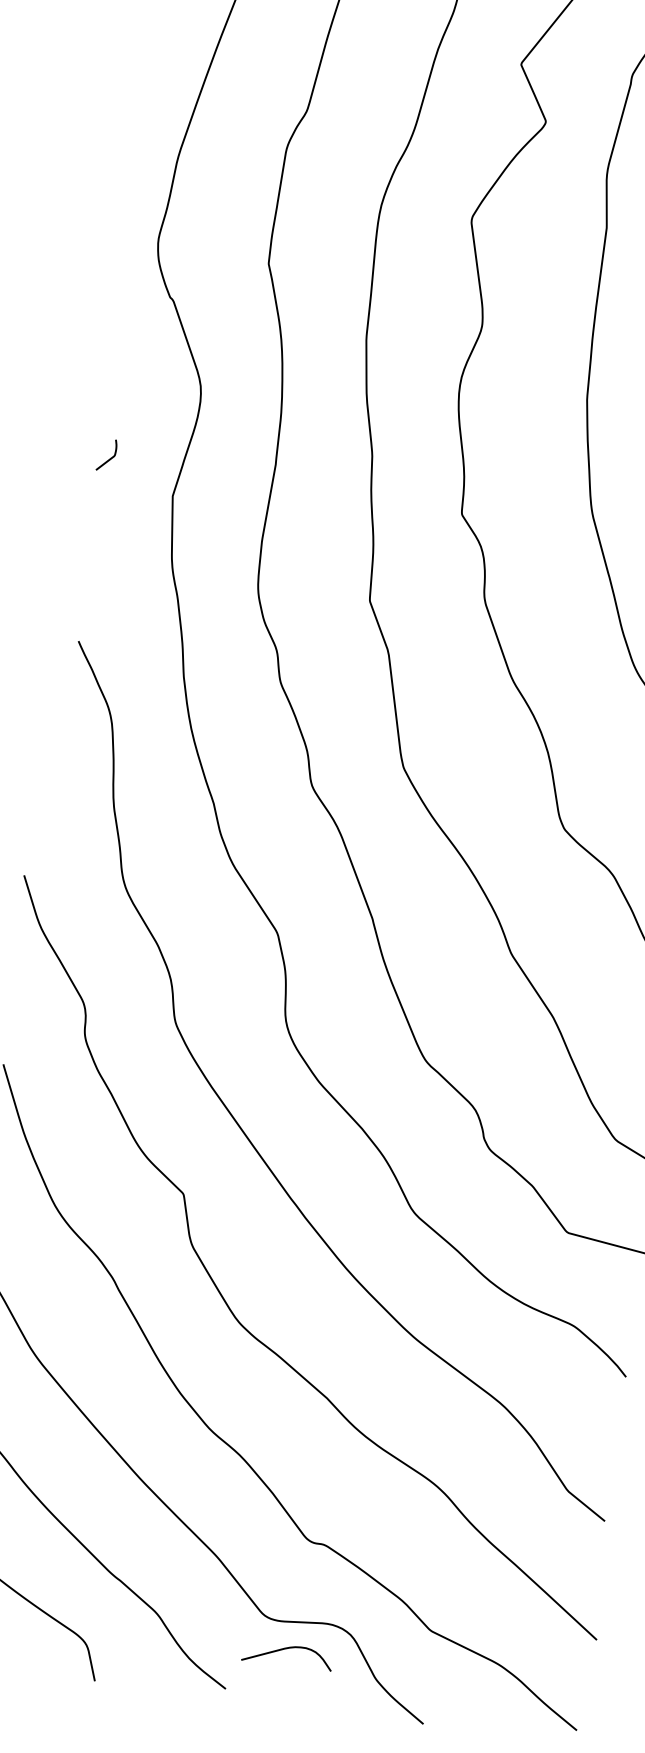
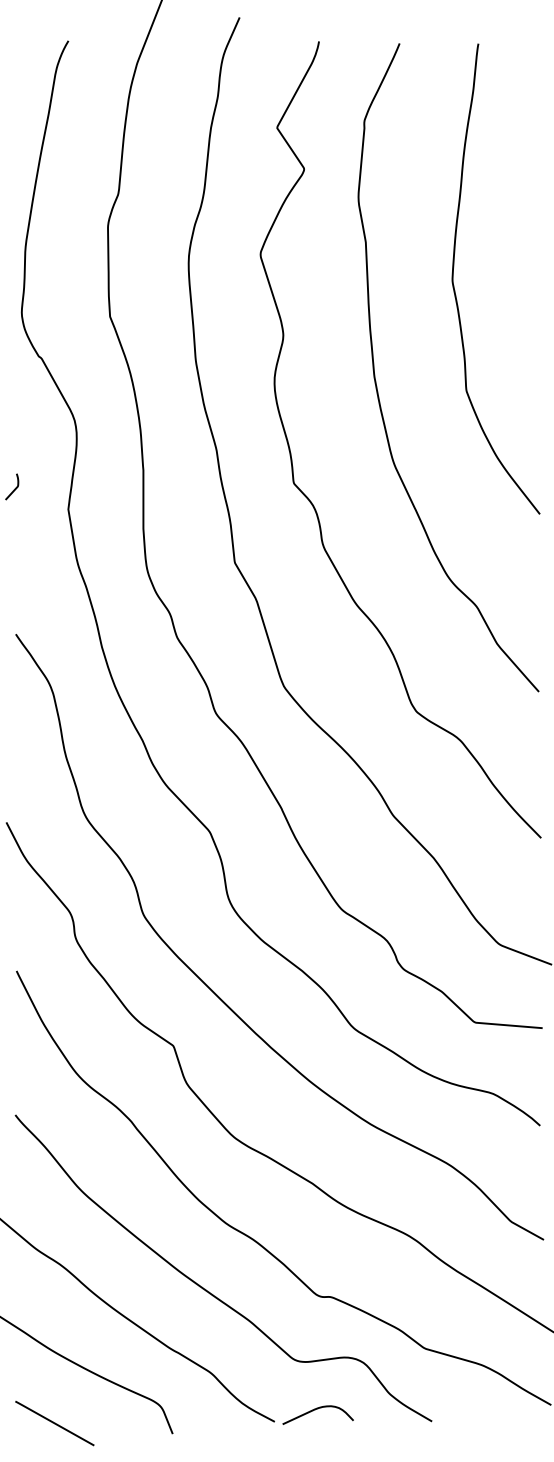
curve: (285, 1650) -> (315, 1410), moved

